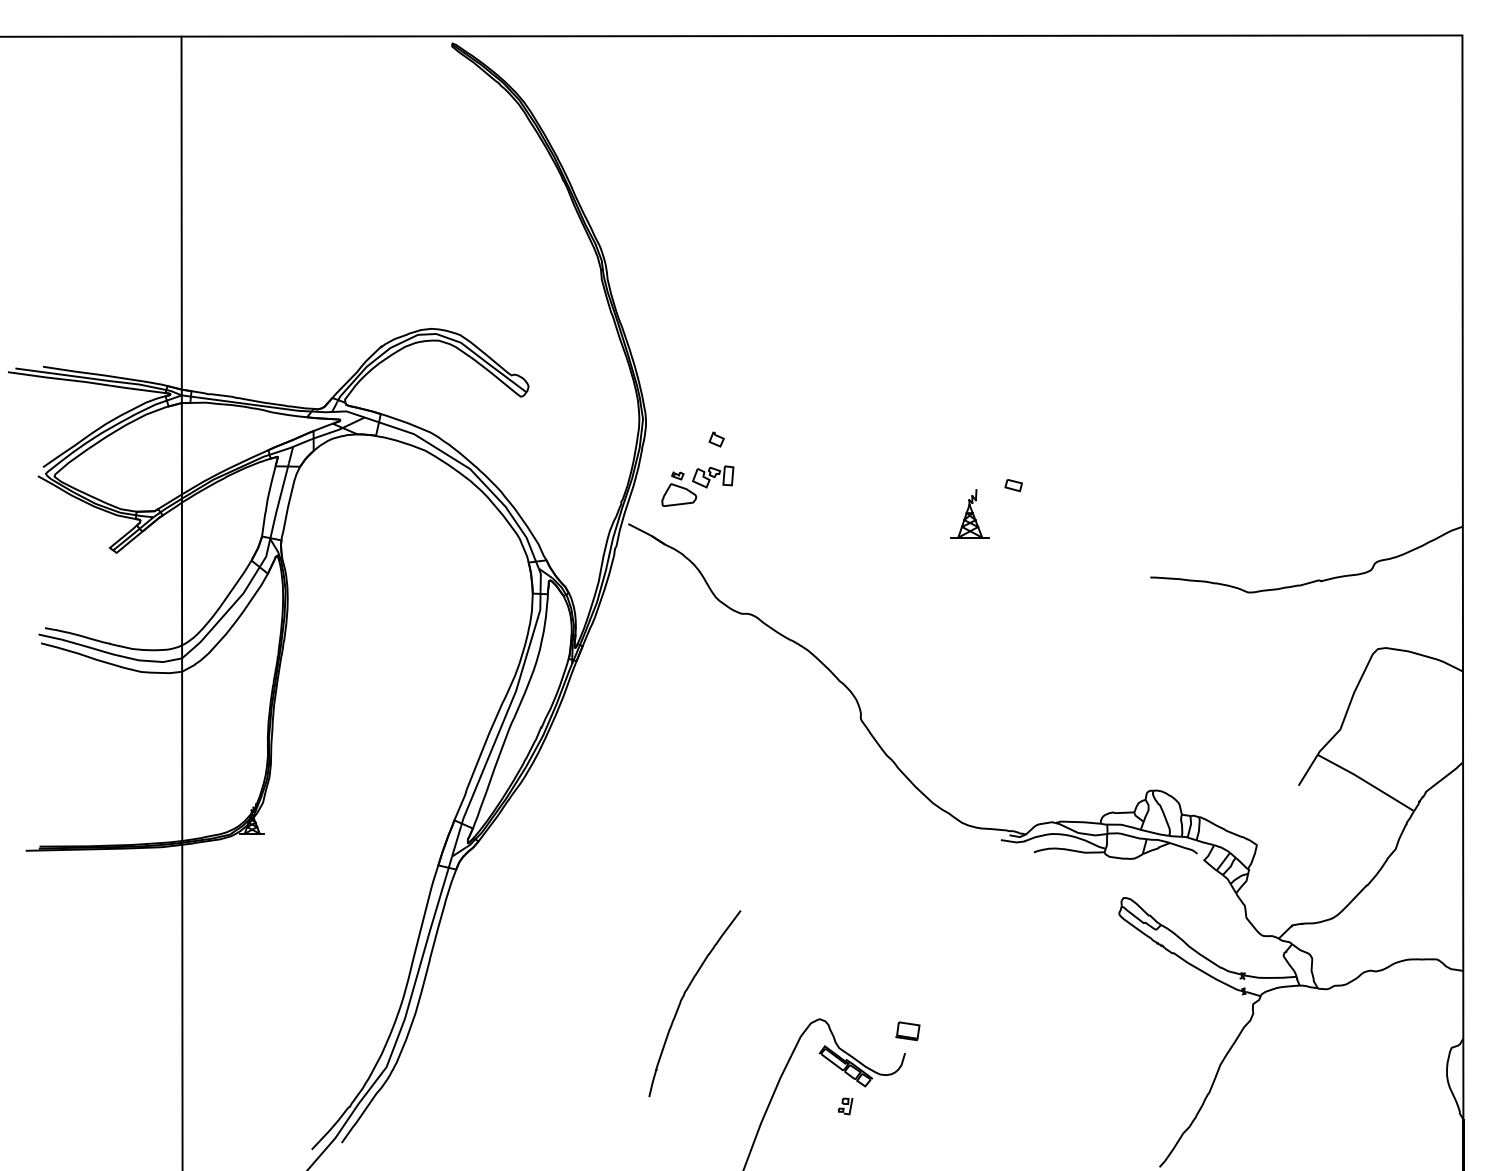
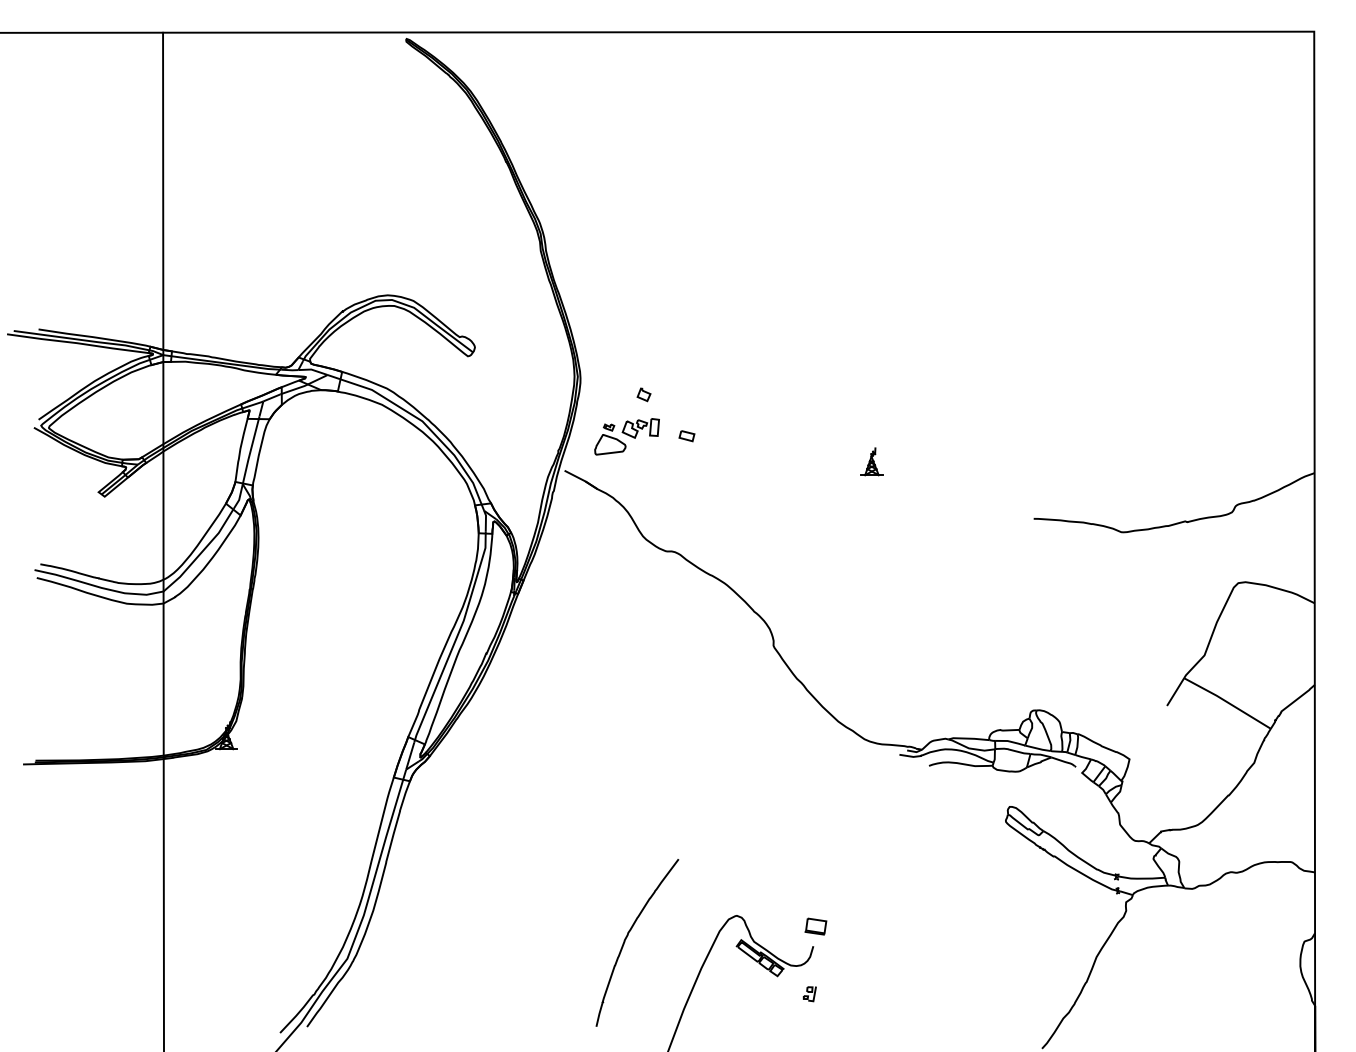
part: (1013, 485) -> (686, 436), moved
part: (969, 513) -> (871, 461), size x0.62
curve: (683, 997) -> (627, 937), moved
part: (845, 1106) -> (809, 994), moved

